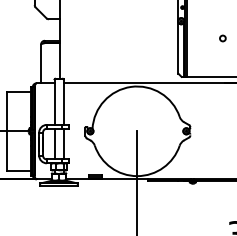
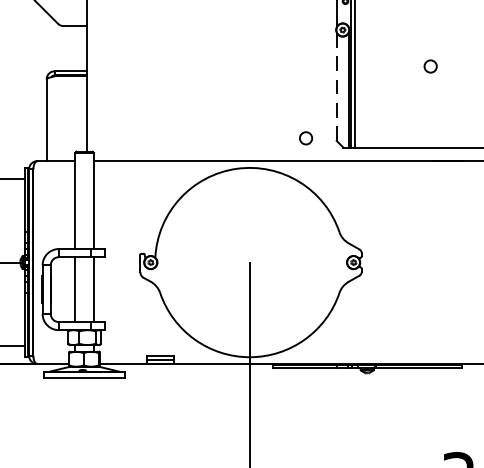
line: (178, 48) -> (336, 87), solid -> dashed
circle: (163, 72) -> (305, 138), added

